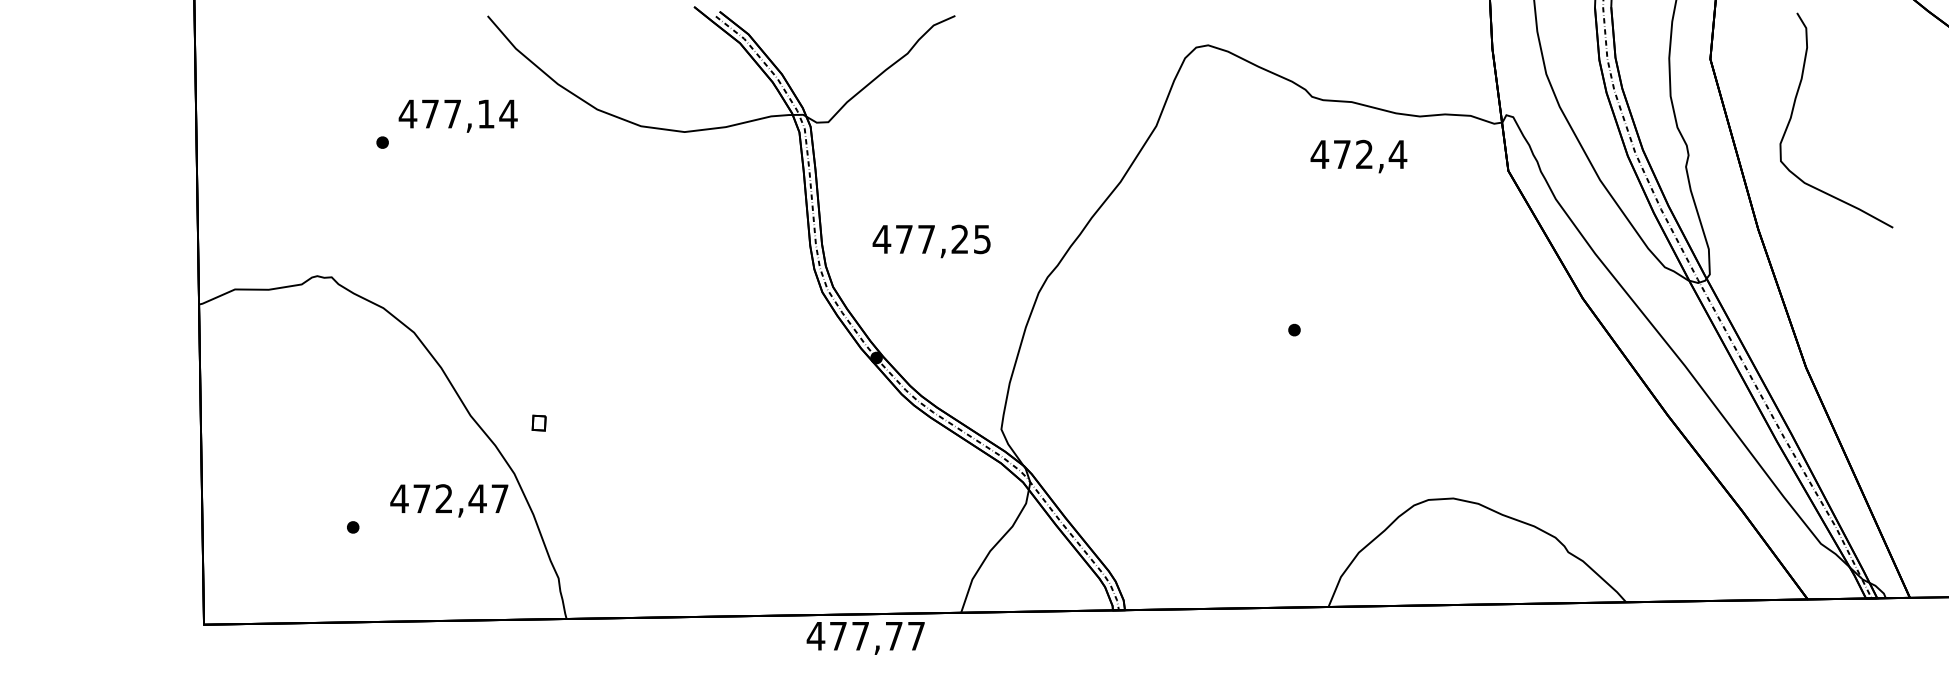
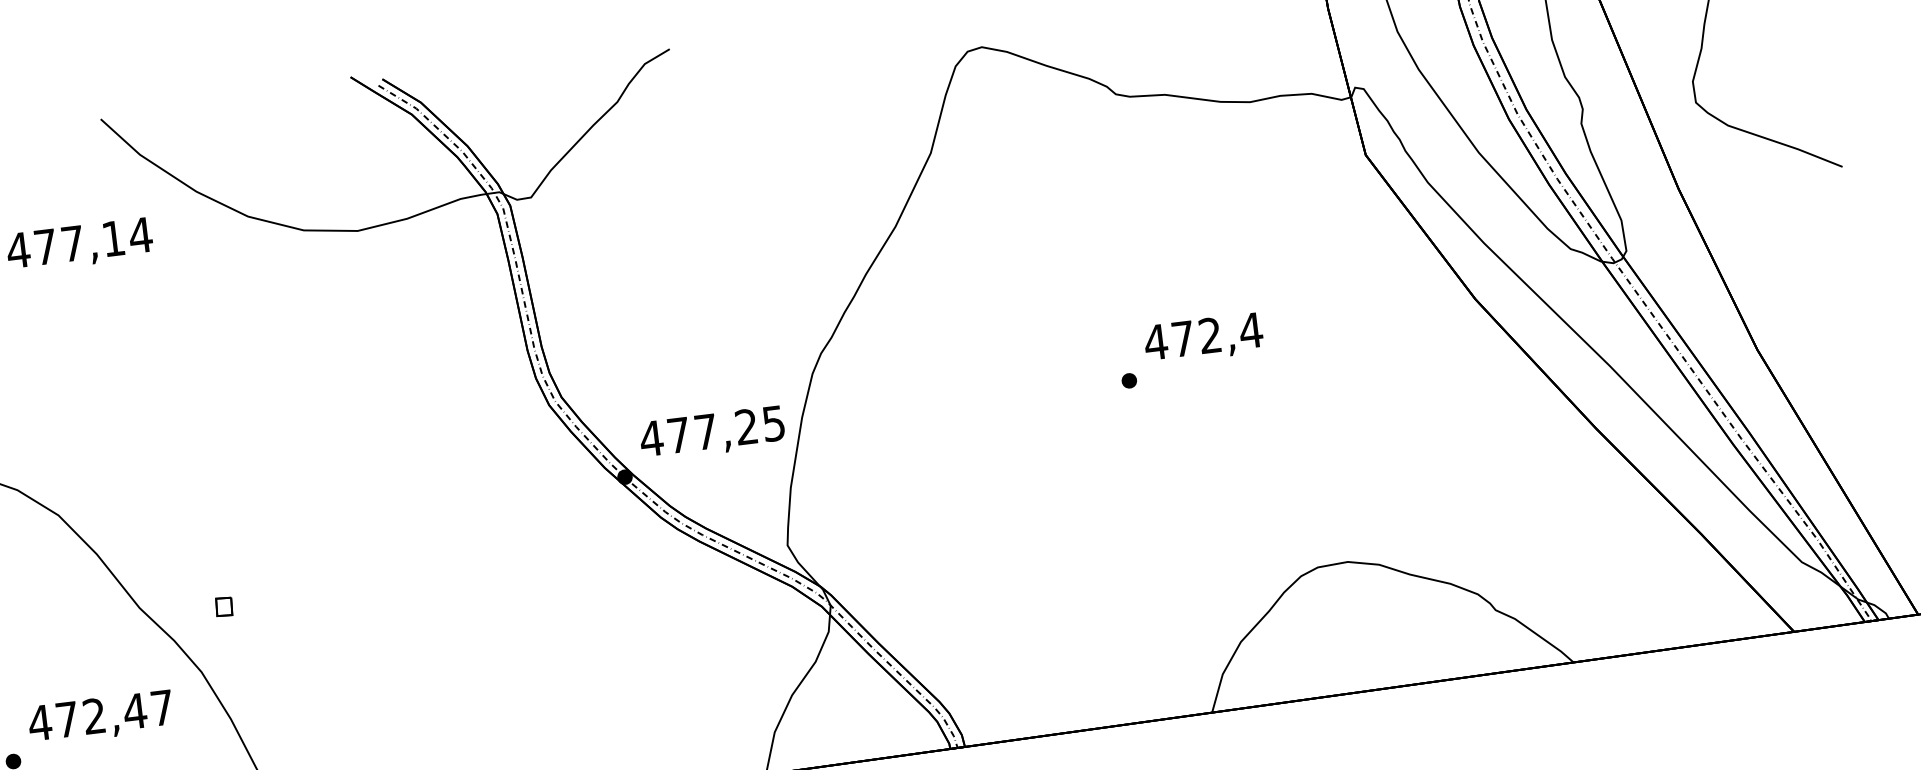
text: (1358, 156) -> (1203, 338), moved
text: (931, 241) -> (712, 433), moved
text: (449, 500) -> (101, 717), moved

